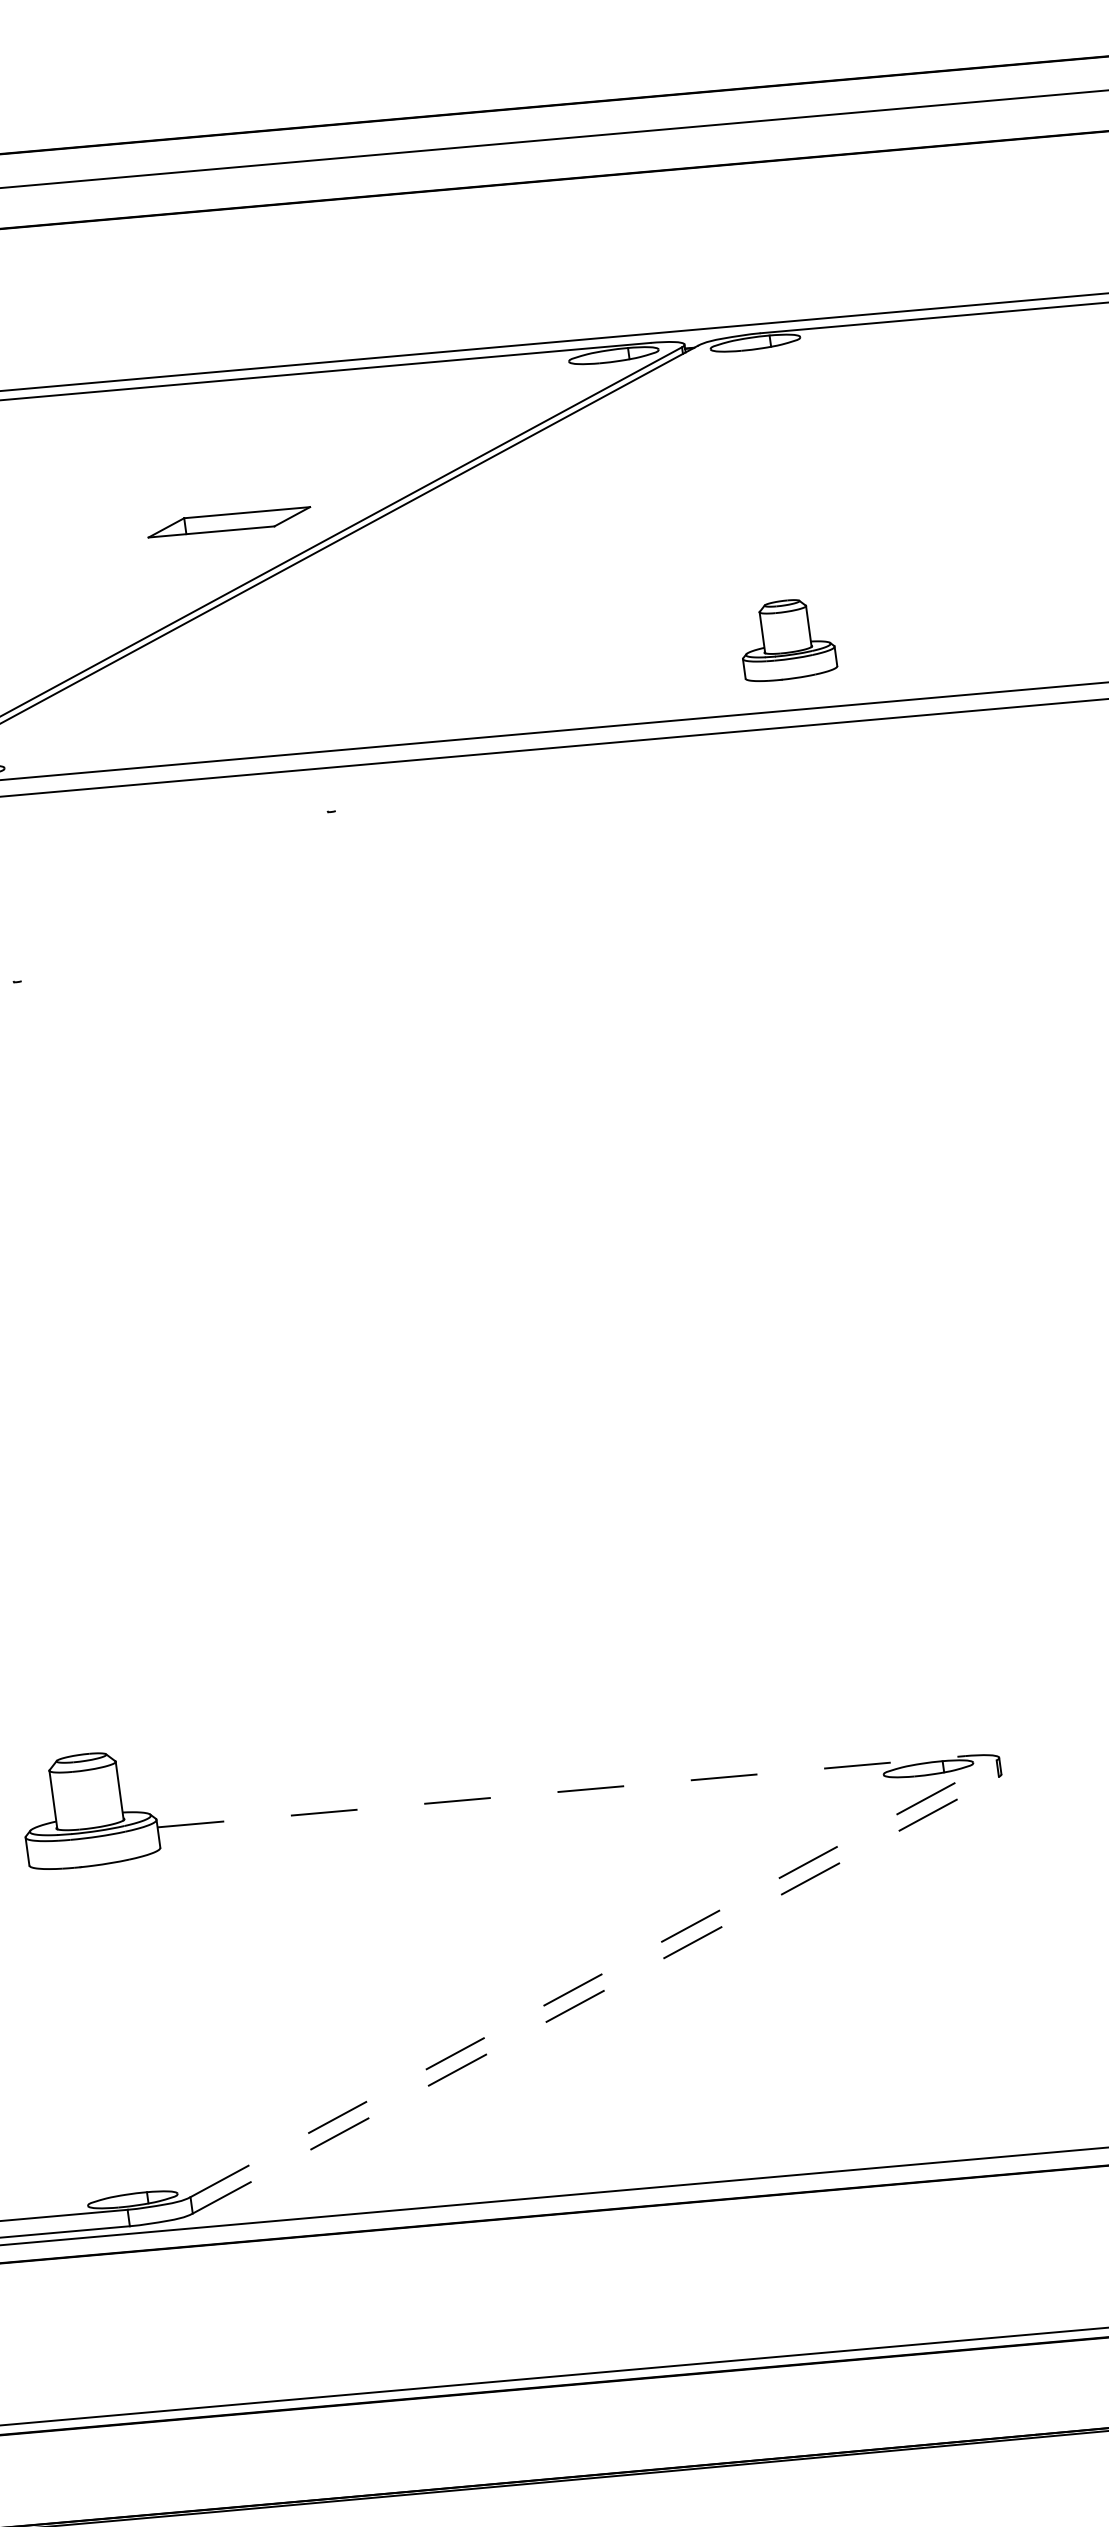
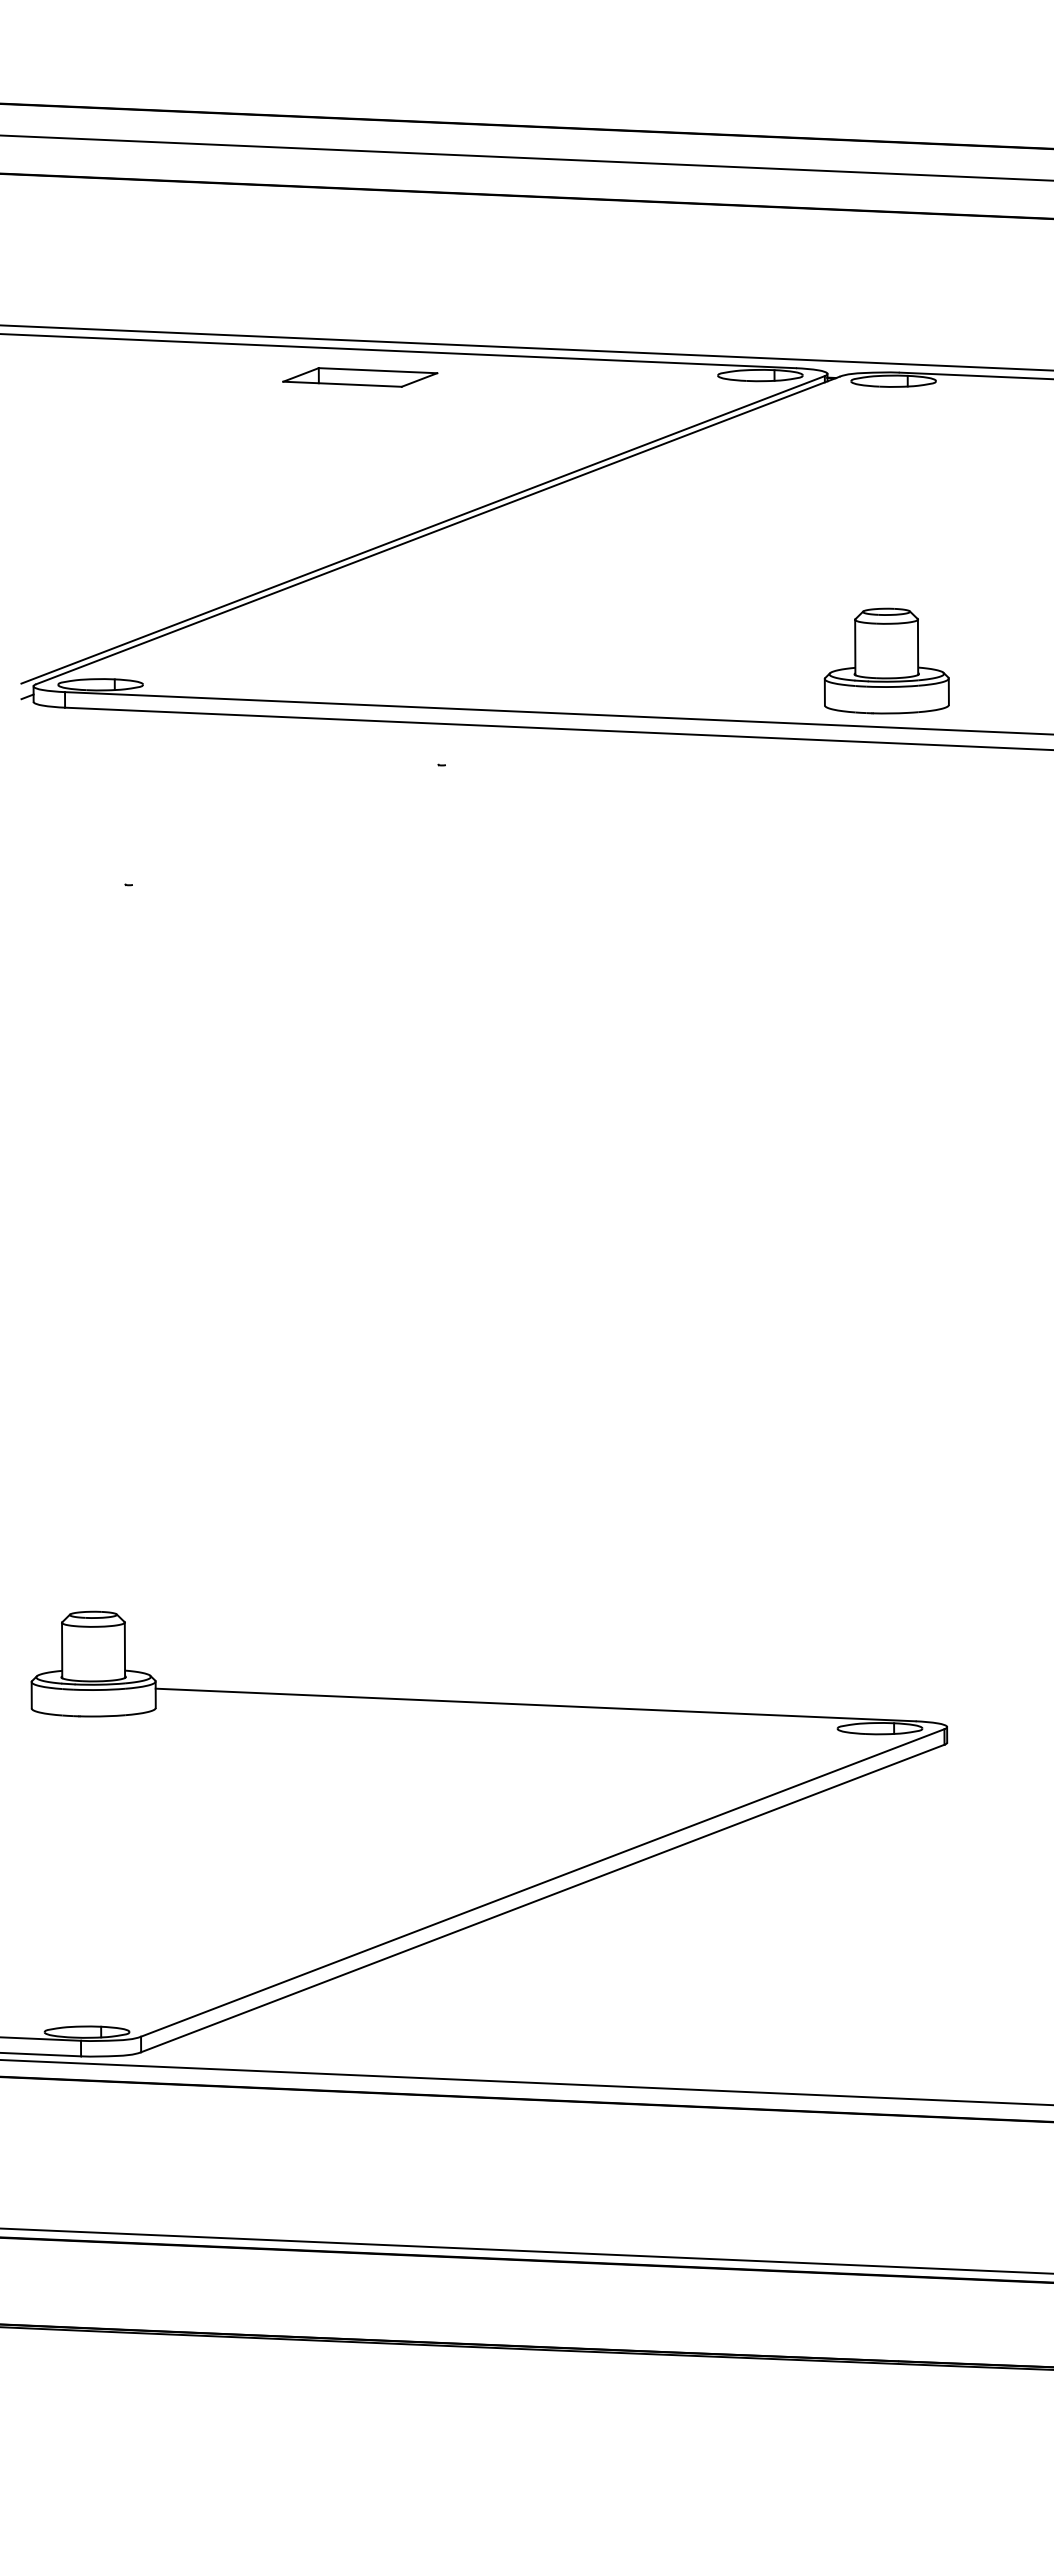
part: (229, 522) -> (360, 377), moved
part: (786, 639) -> (886, 660), size x1.43
line: (562, 1792) -> (536, 1705), dashed -> solid
line: (594, 1978) -> (543, 1882), dashed -> solid
line: (596, 1995) -> (543, 1898), dashed -> solid

